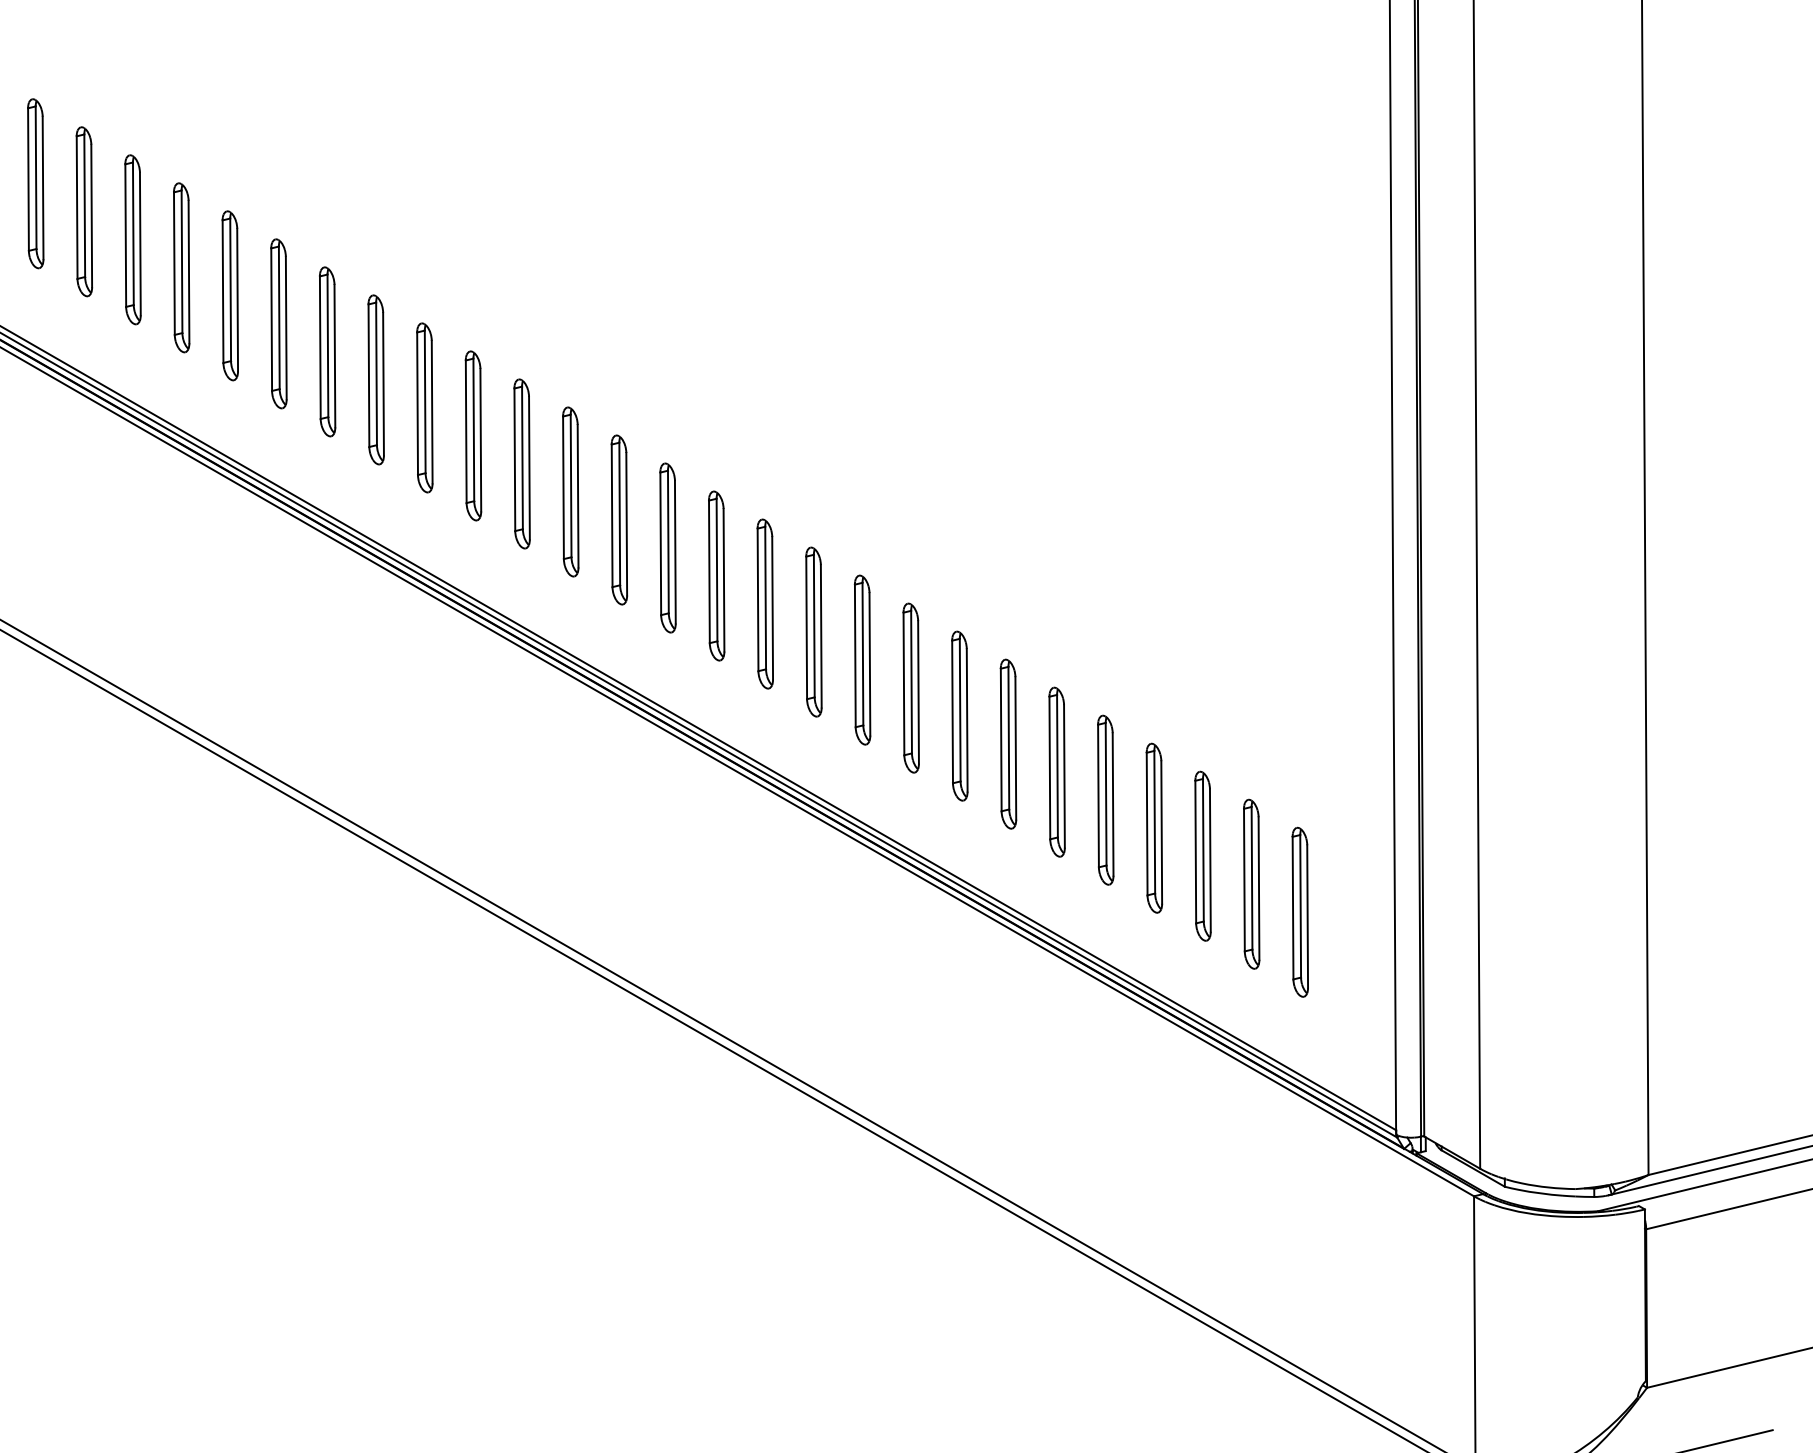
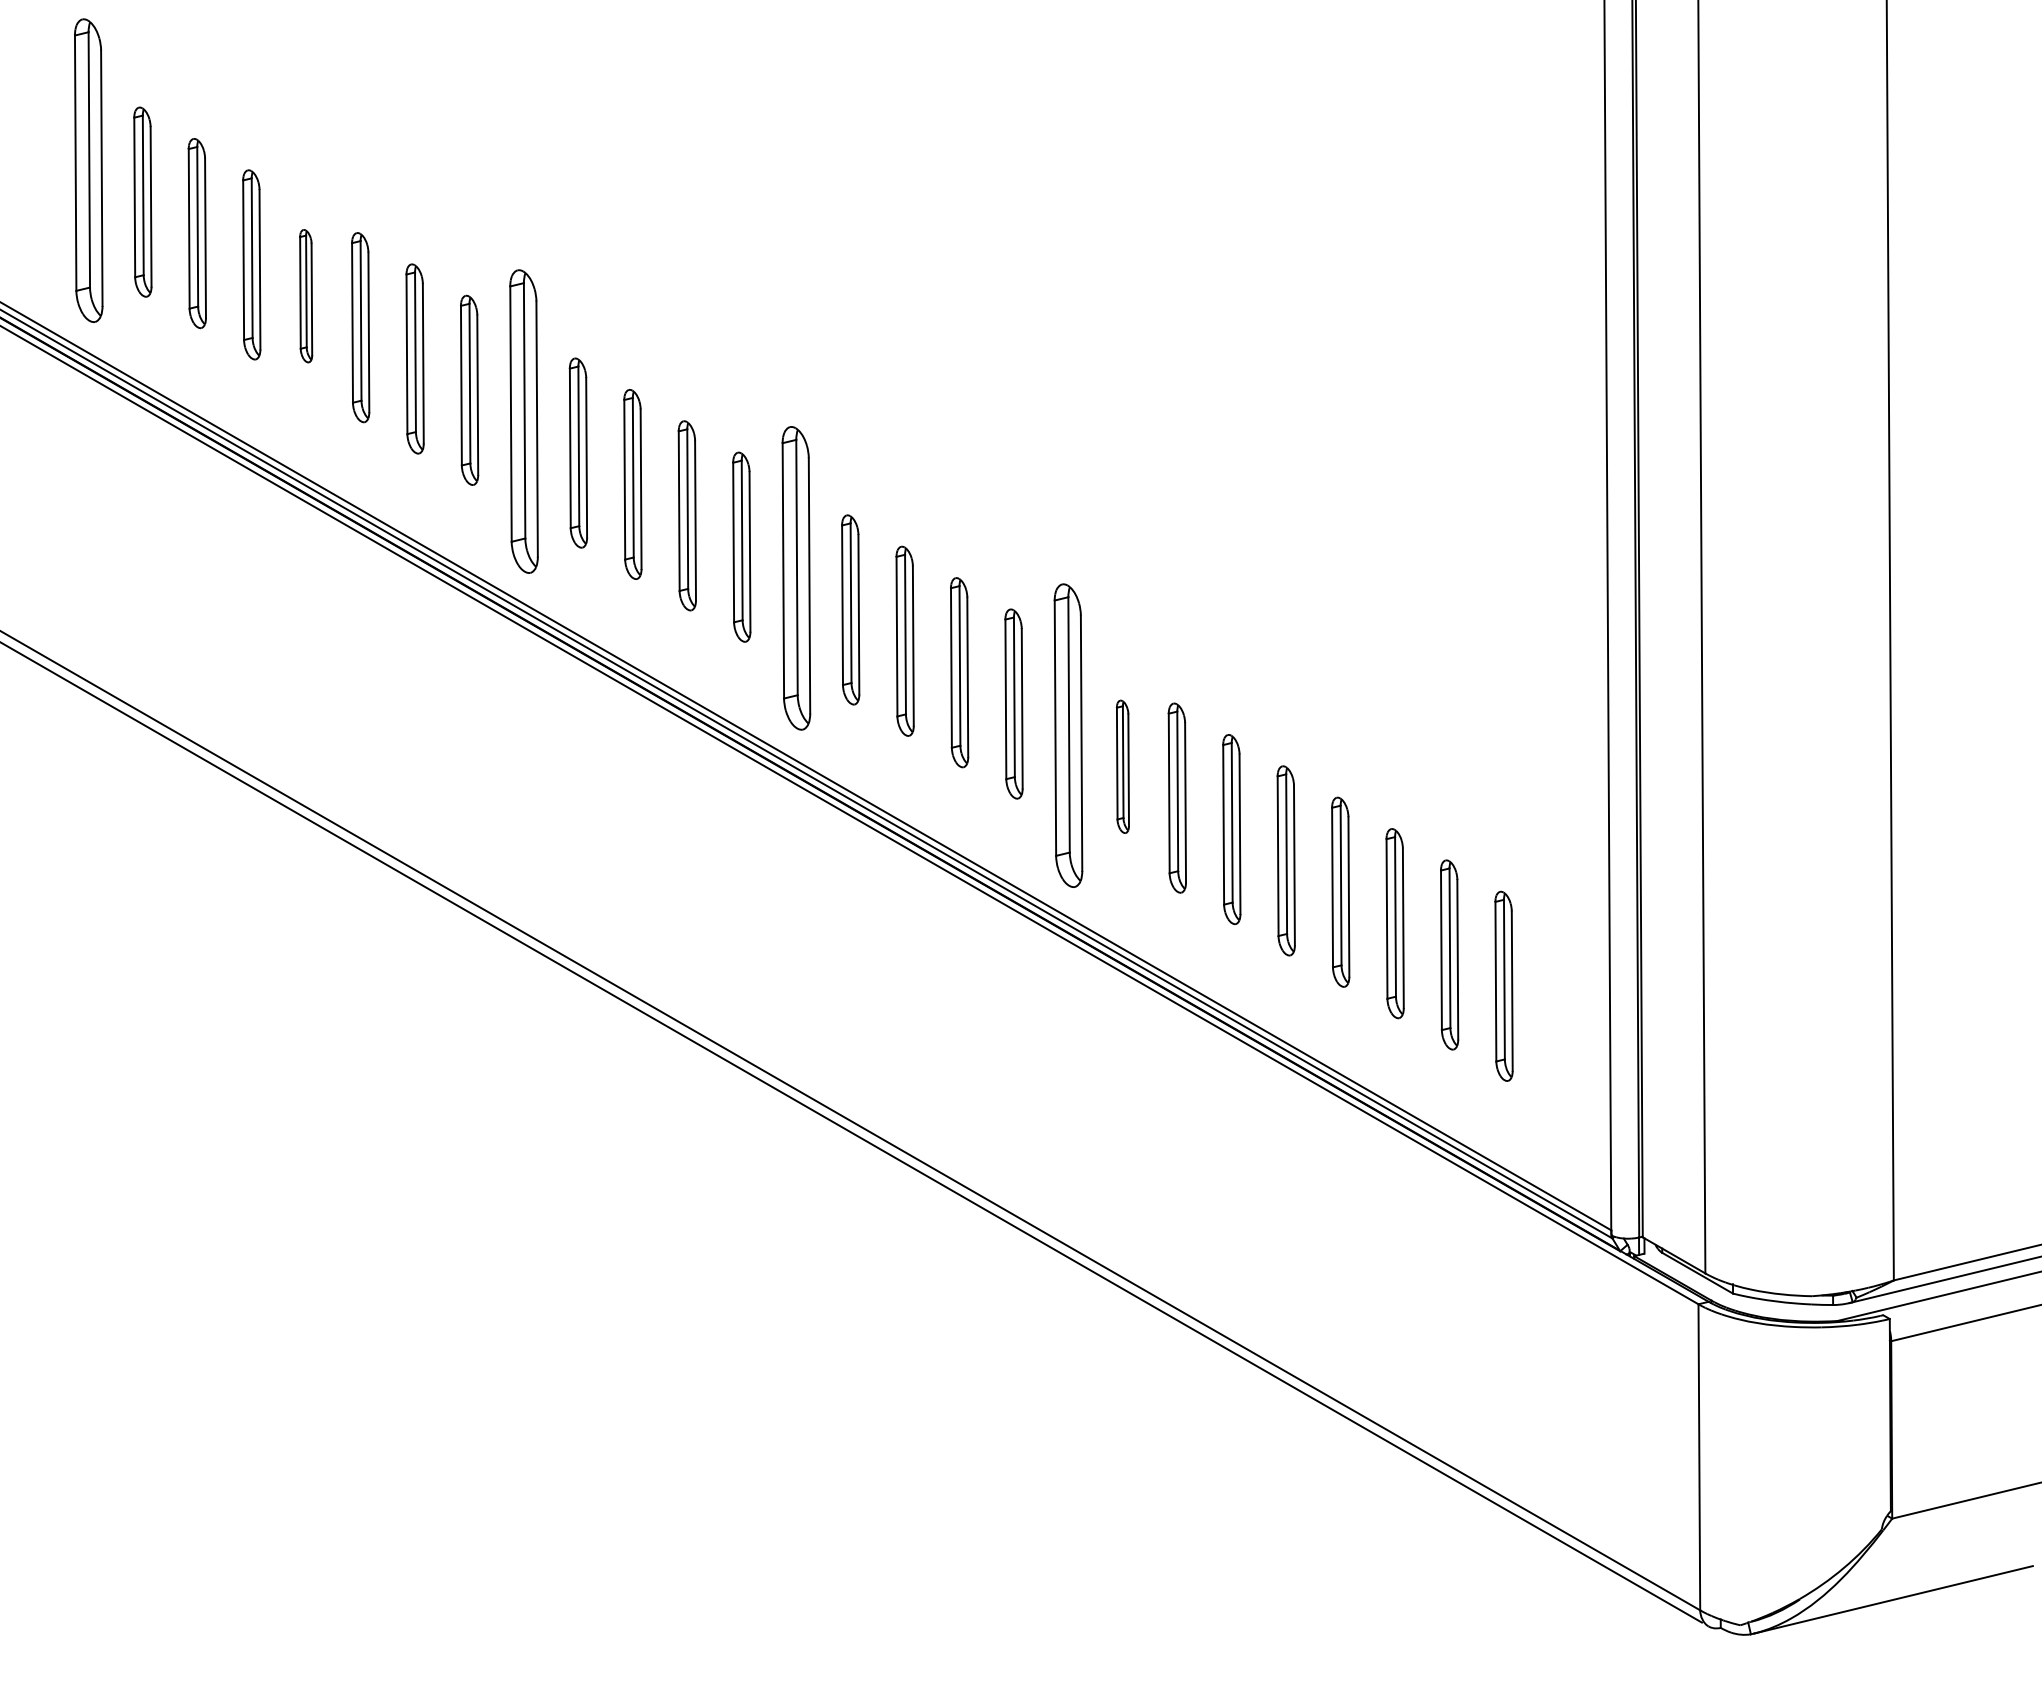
part: (34, 183) -> (87, 170), size x1.6
part: (229, 295) -> (305, 295), size x0.7
part: (424, 407) -> (523, 421), size x1.6
part: (667, 547) -> (795, 578), size x1.6
part: (911, 687) -> (1068, 734), size x1.6
part: (959, 715) -> (1122, 766), size x0.7

